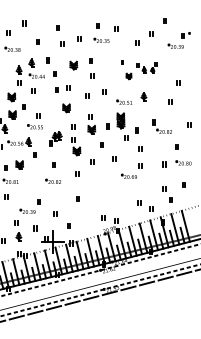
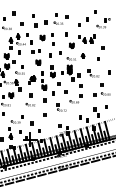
part: (139, 69) -> (80, 40), size x1.43
part: (106, 185) -> (61, 107), added

